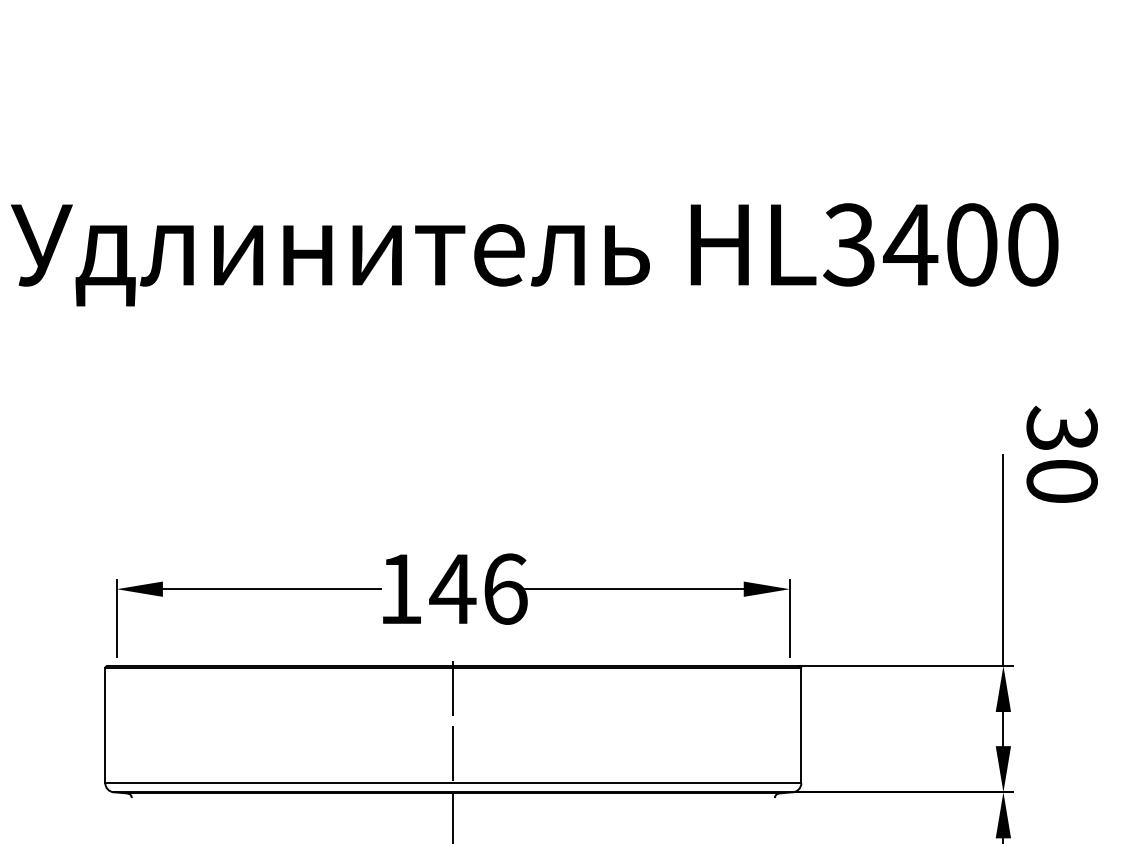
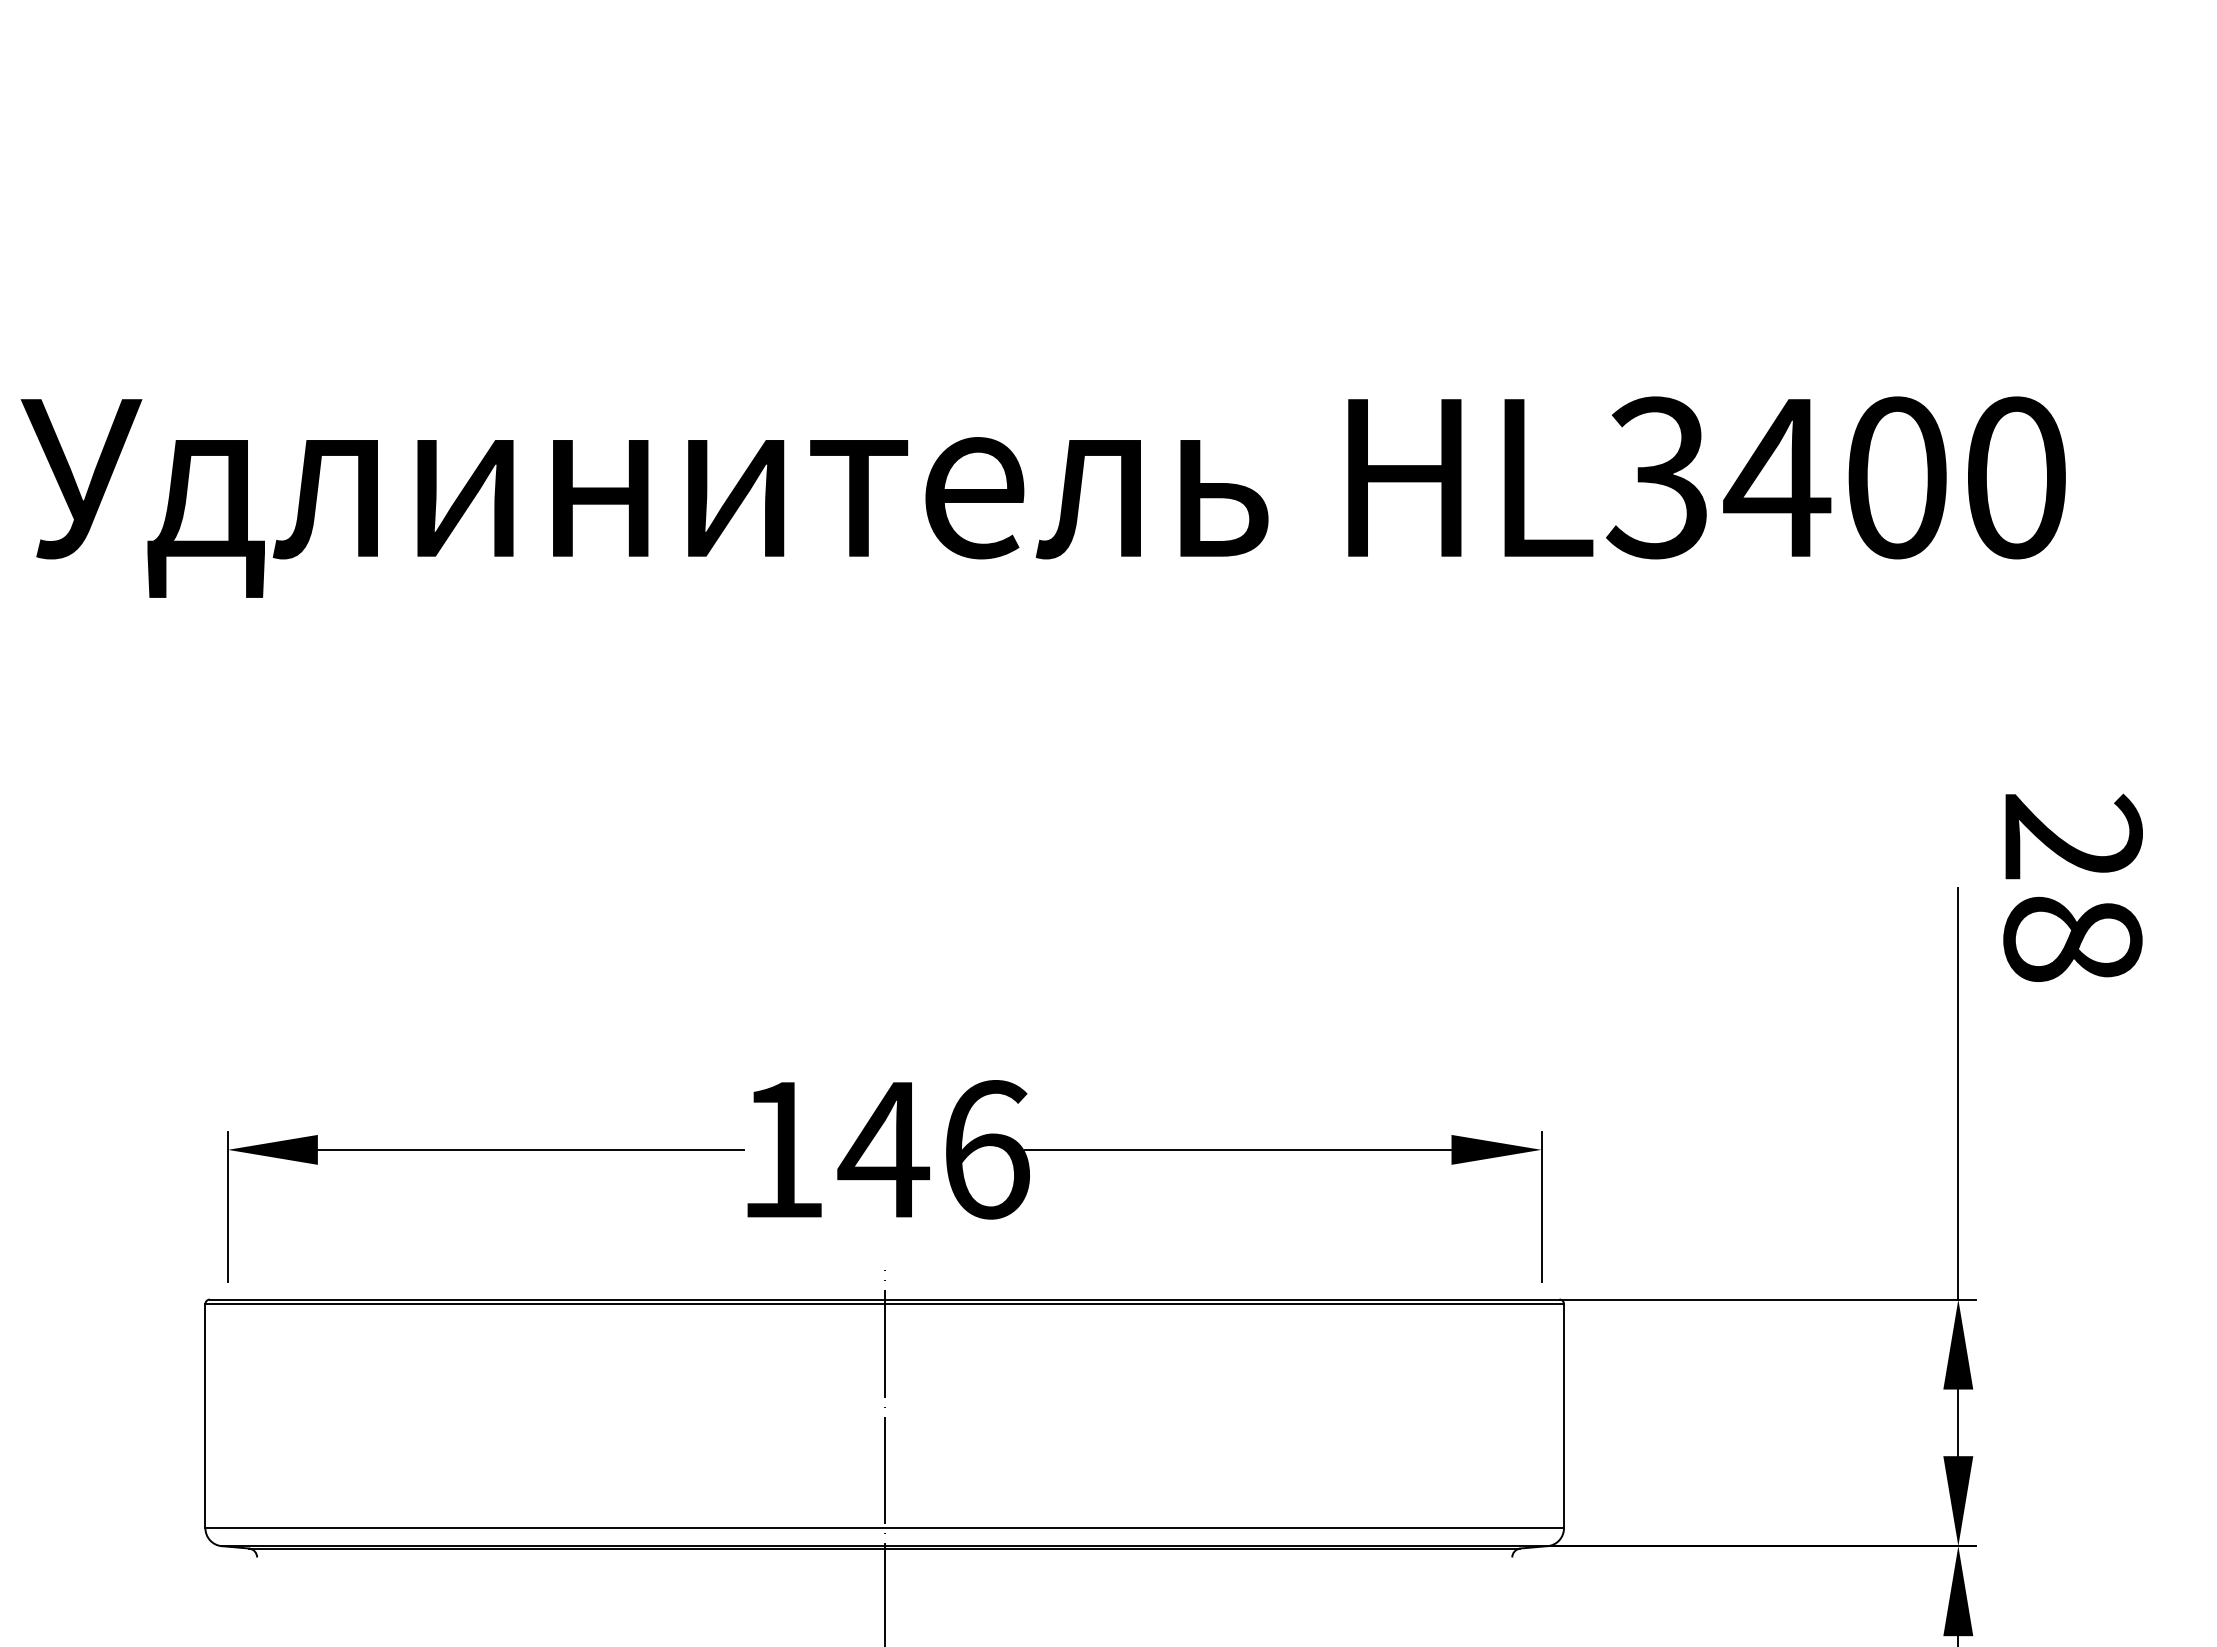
text: (1061, 454) -> (2071, 886), 30 -> 28

